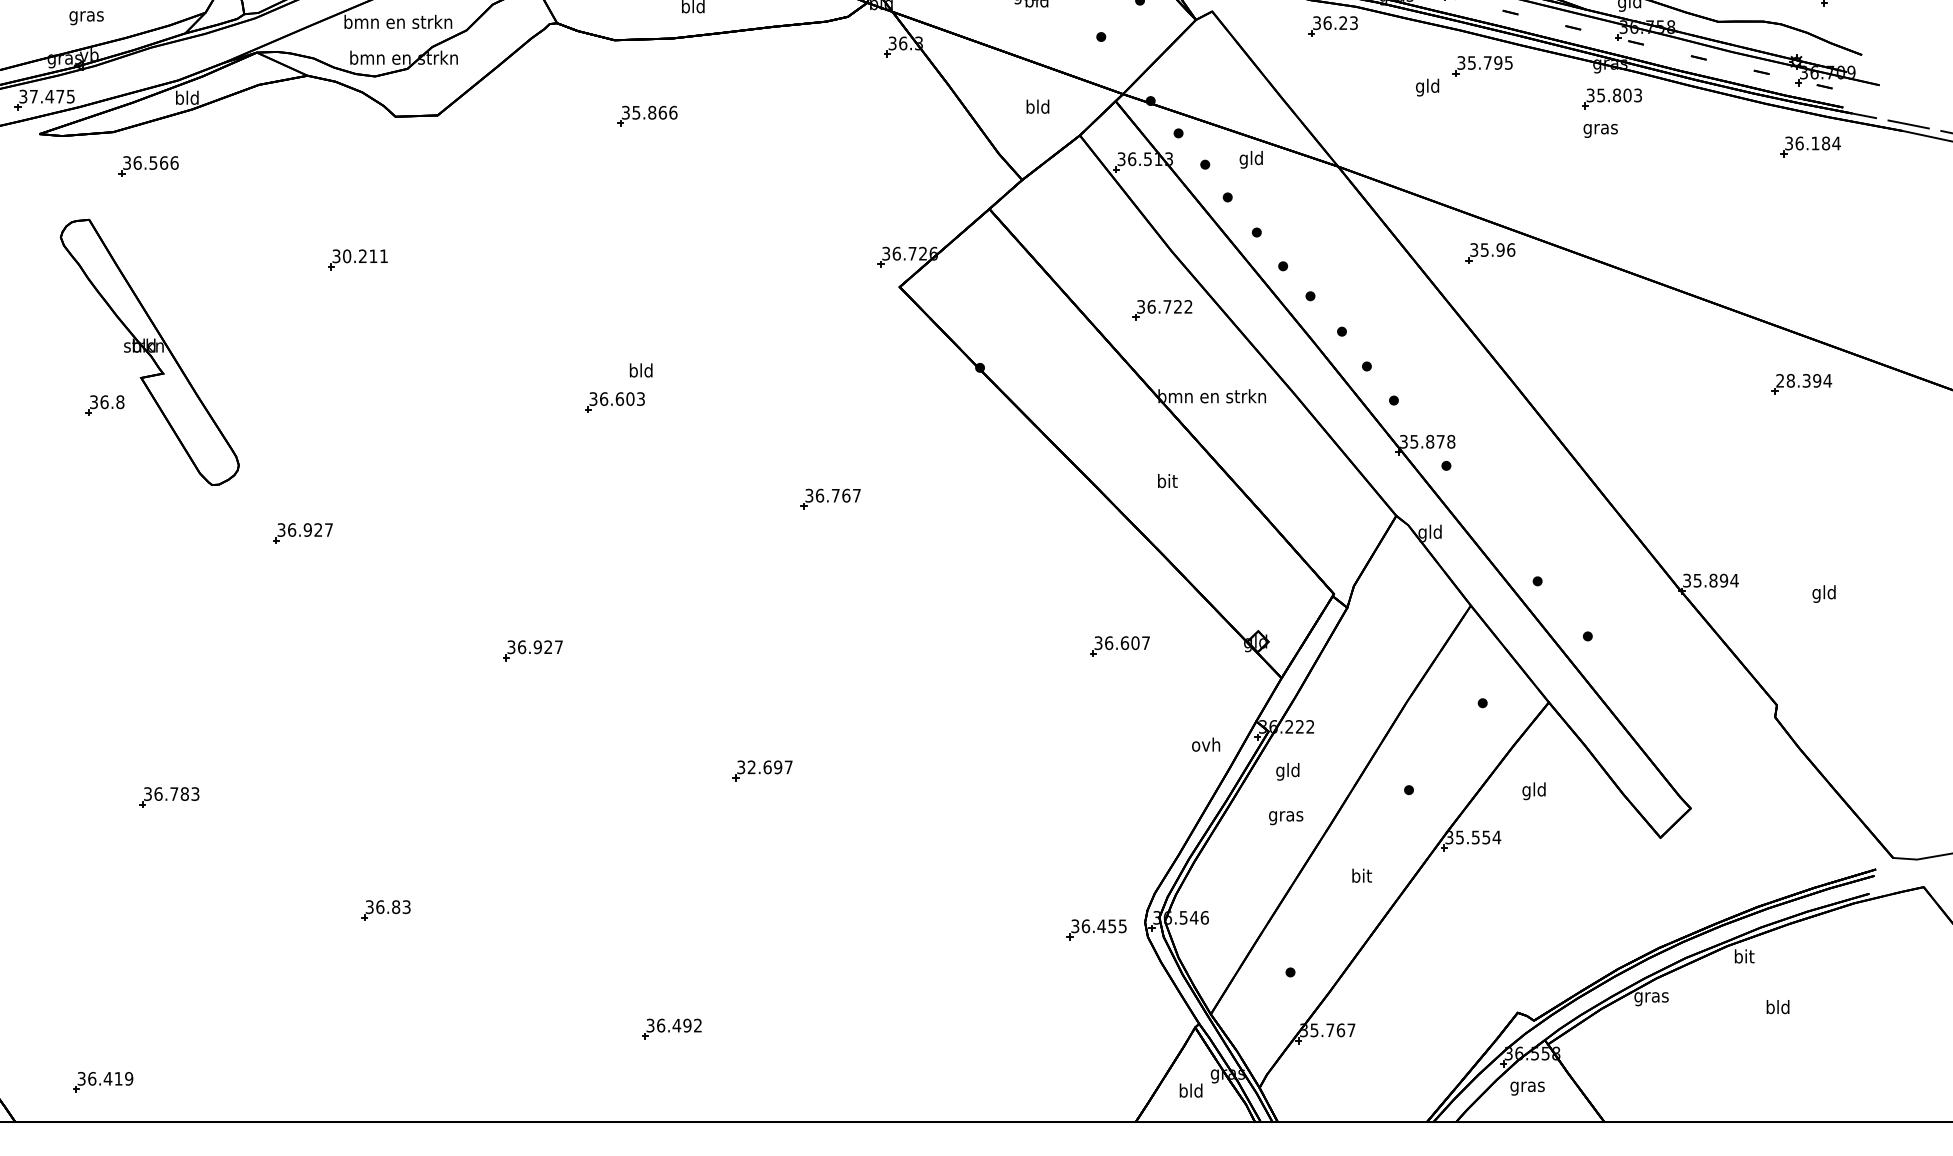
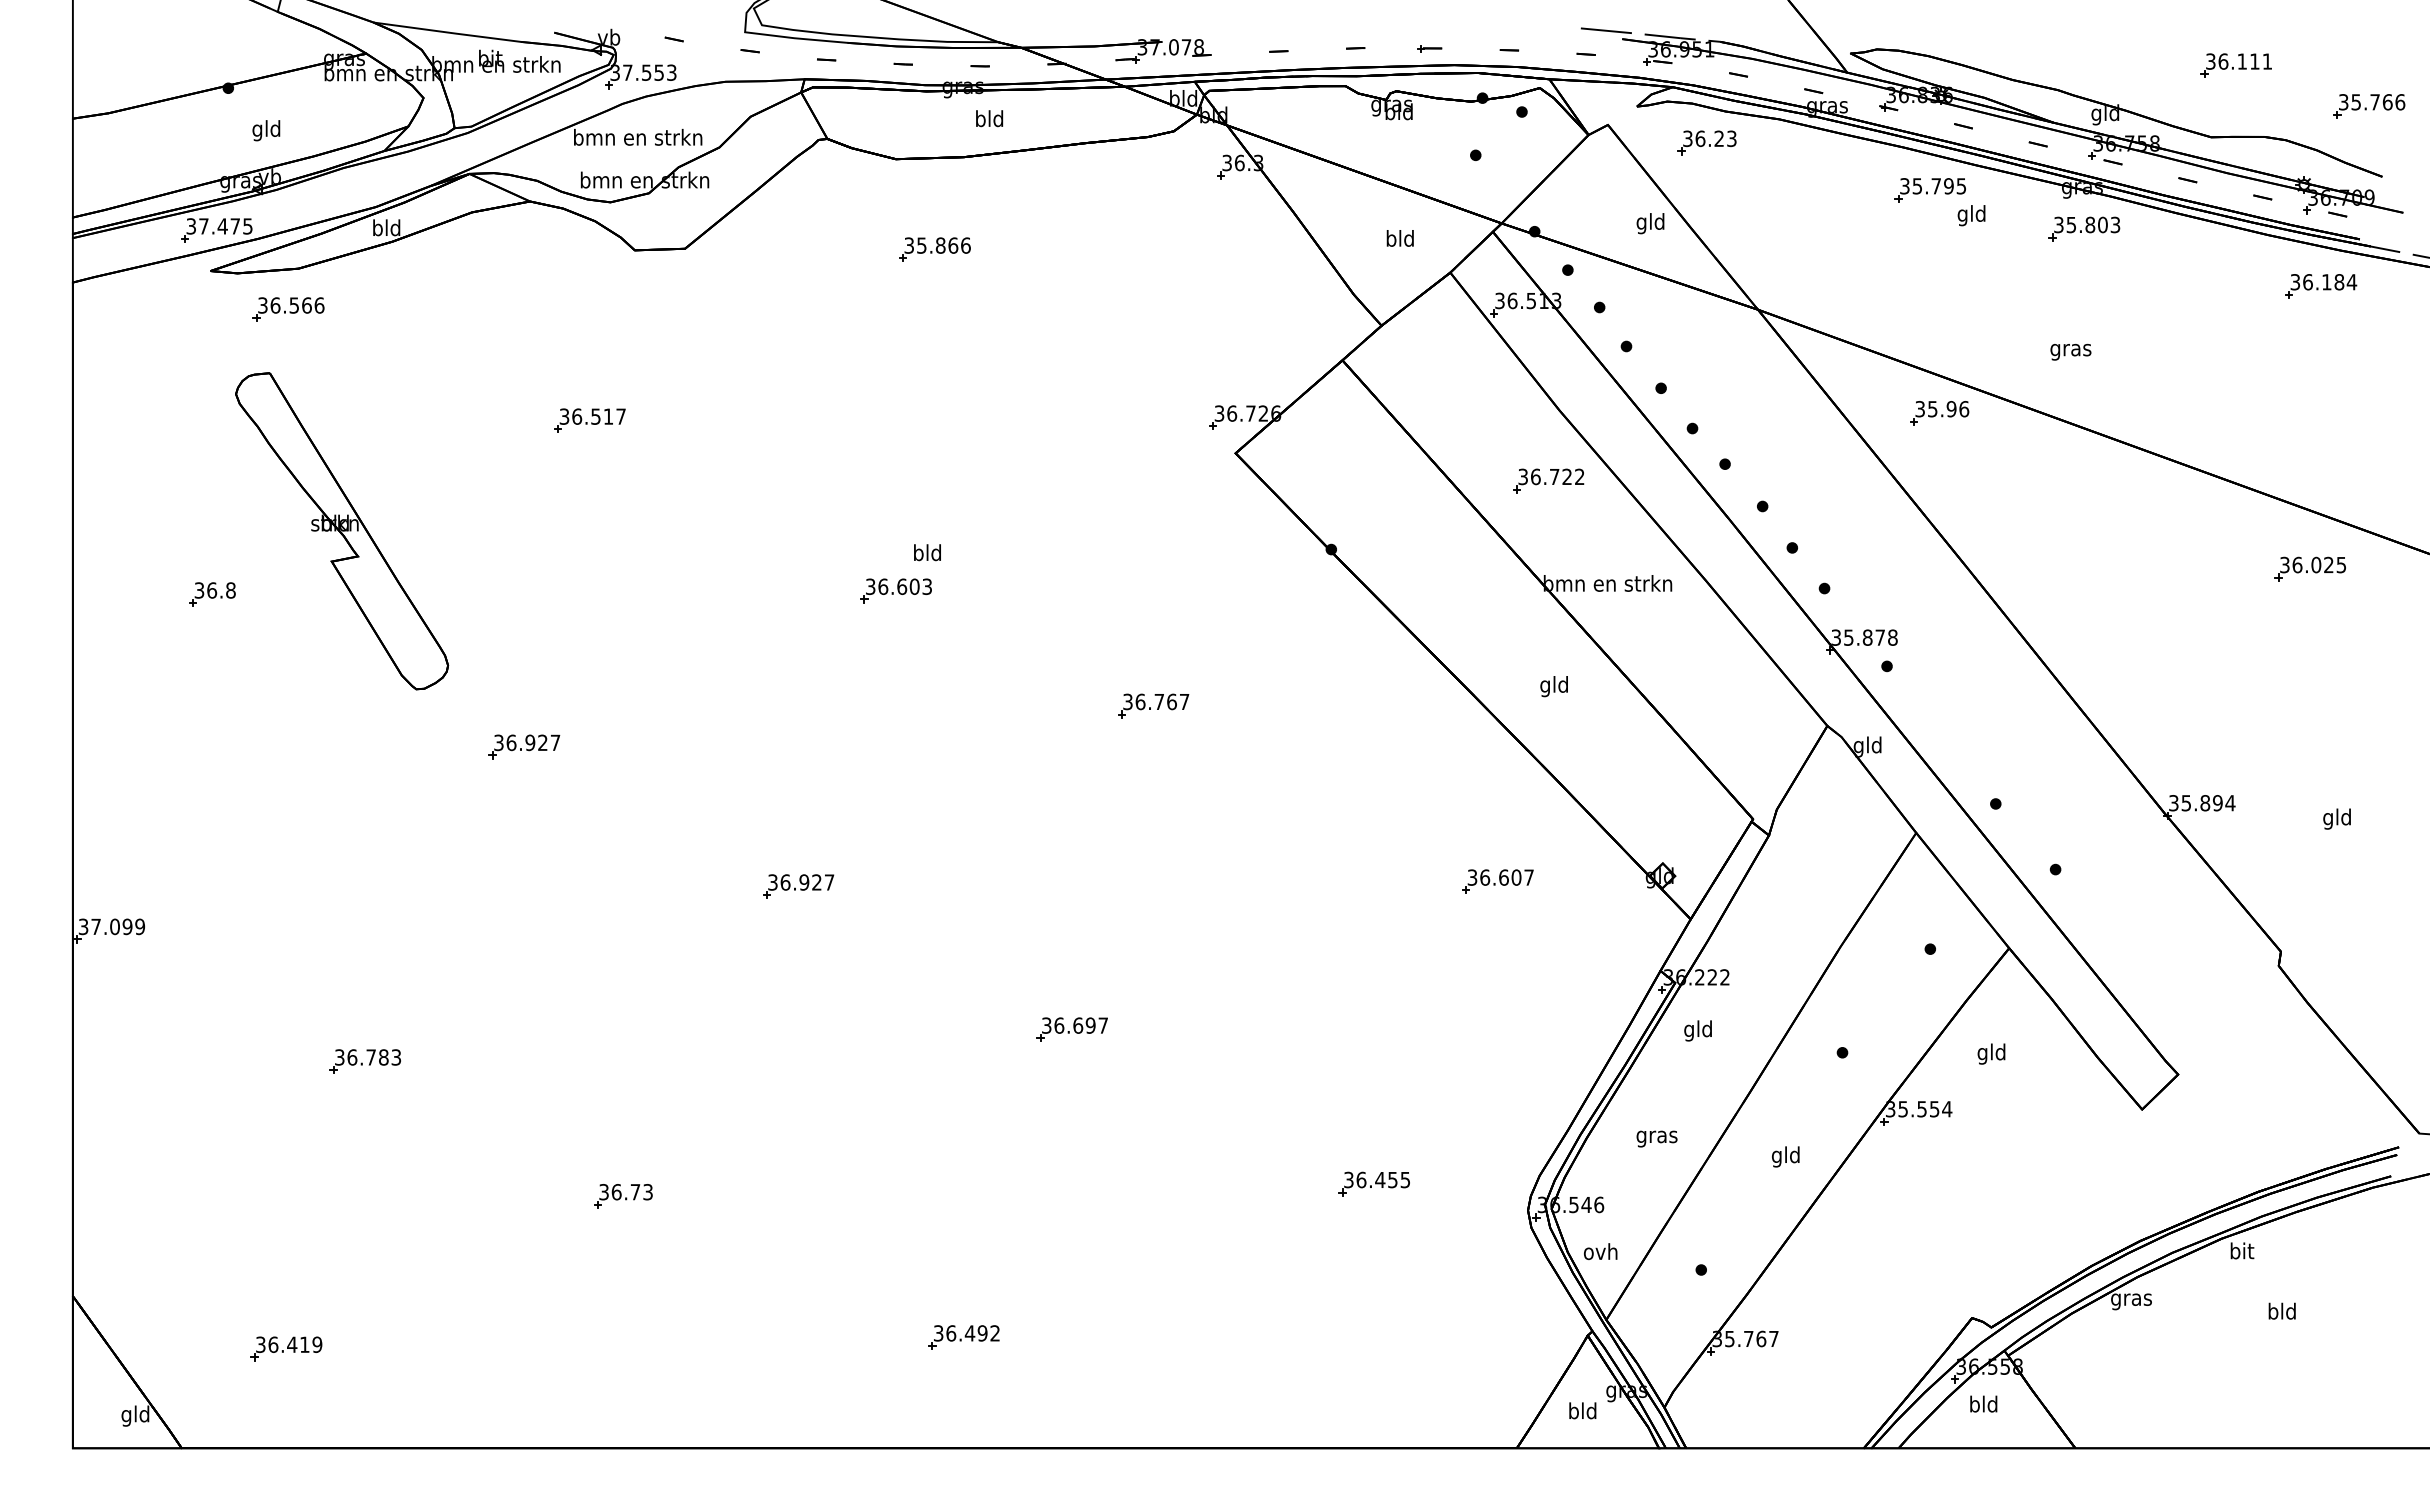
text: (86, 16) -> (266, 130), gras -> gld
part: (1332, 26) -> (1706, 142), moved
text: (1427, 87) -> (1971, 215), moved
text: (1600, 130) -> (2070, 351), moved
text: (1251, 159) -> (1650, 223), moved
part: (148, 166) -> (288, 309), moved
text: (365, 256) -> (598, 416), 30.211 -> 36.517
text: (1804, 380) -> (2313, 564), 28.394 -> 36.025
part: (104, 405) -> (212, 594), moved
text: (1166, 482) -> (1553, 686), bit -> gld
text: (1205, 744) -> (1600, 1251), moved
text: (751, 767) -> (1059, 1025), 32.697 -> 36.697
text: (1285, 817) -> (1656, 1138), moved
text: (1361, 877) -> (1785, 1156), bit -> gld
text: (396, 907) -> (635, 1192), 36.83 -> 36.73
part: (1096, 929) -> (1373, 1183), moved
part: (103, 1081) -> (286, 1348), moved
text: (1527, 1086) -> (1983, 1405), gras -> bld

